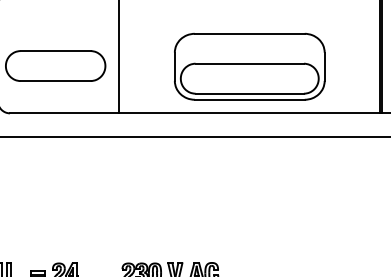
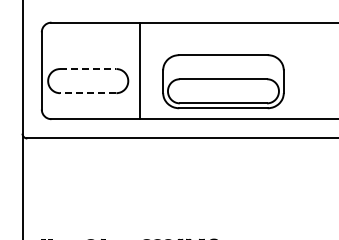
line: (56, 51) -> (88, 69), solid -> dashed
part: (249, 66) -> (223, 81), moved
line: (54, 81) -> (87, 93), solid -> dashed

